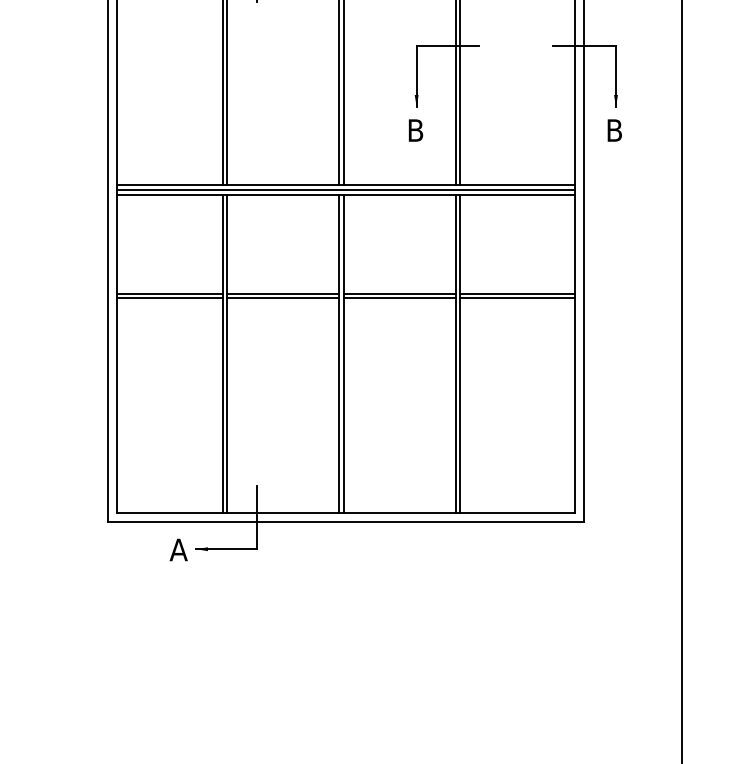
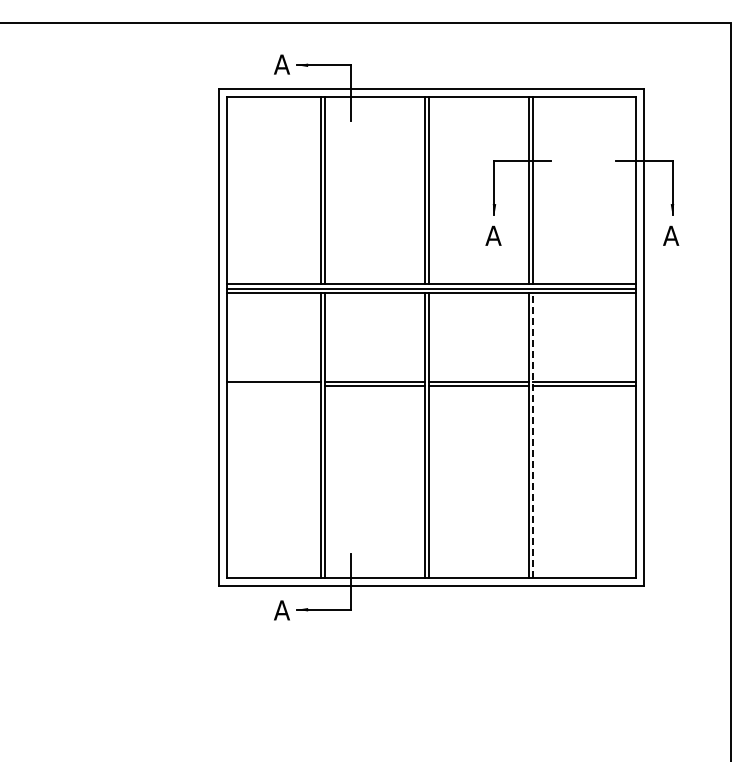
text: (415, 130) -> (493, 235), B -> A
text: (614, 130) -> (671, 235), B -> A
line: (170, 298) -> (274, 385), removed
line: (460, 354) -> (533, 435), solid -> dashed

